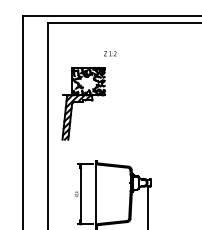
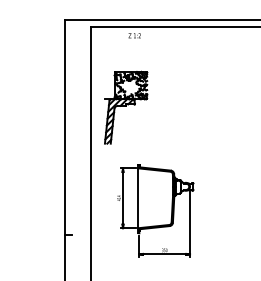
text: (110, 53) -> (134, 35), moved

